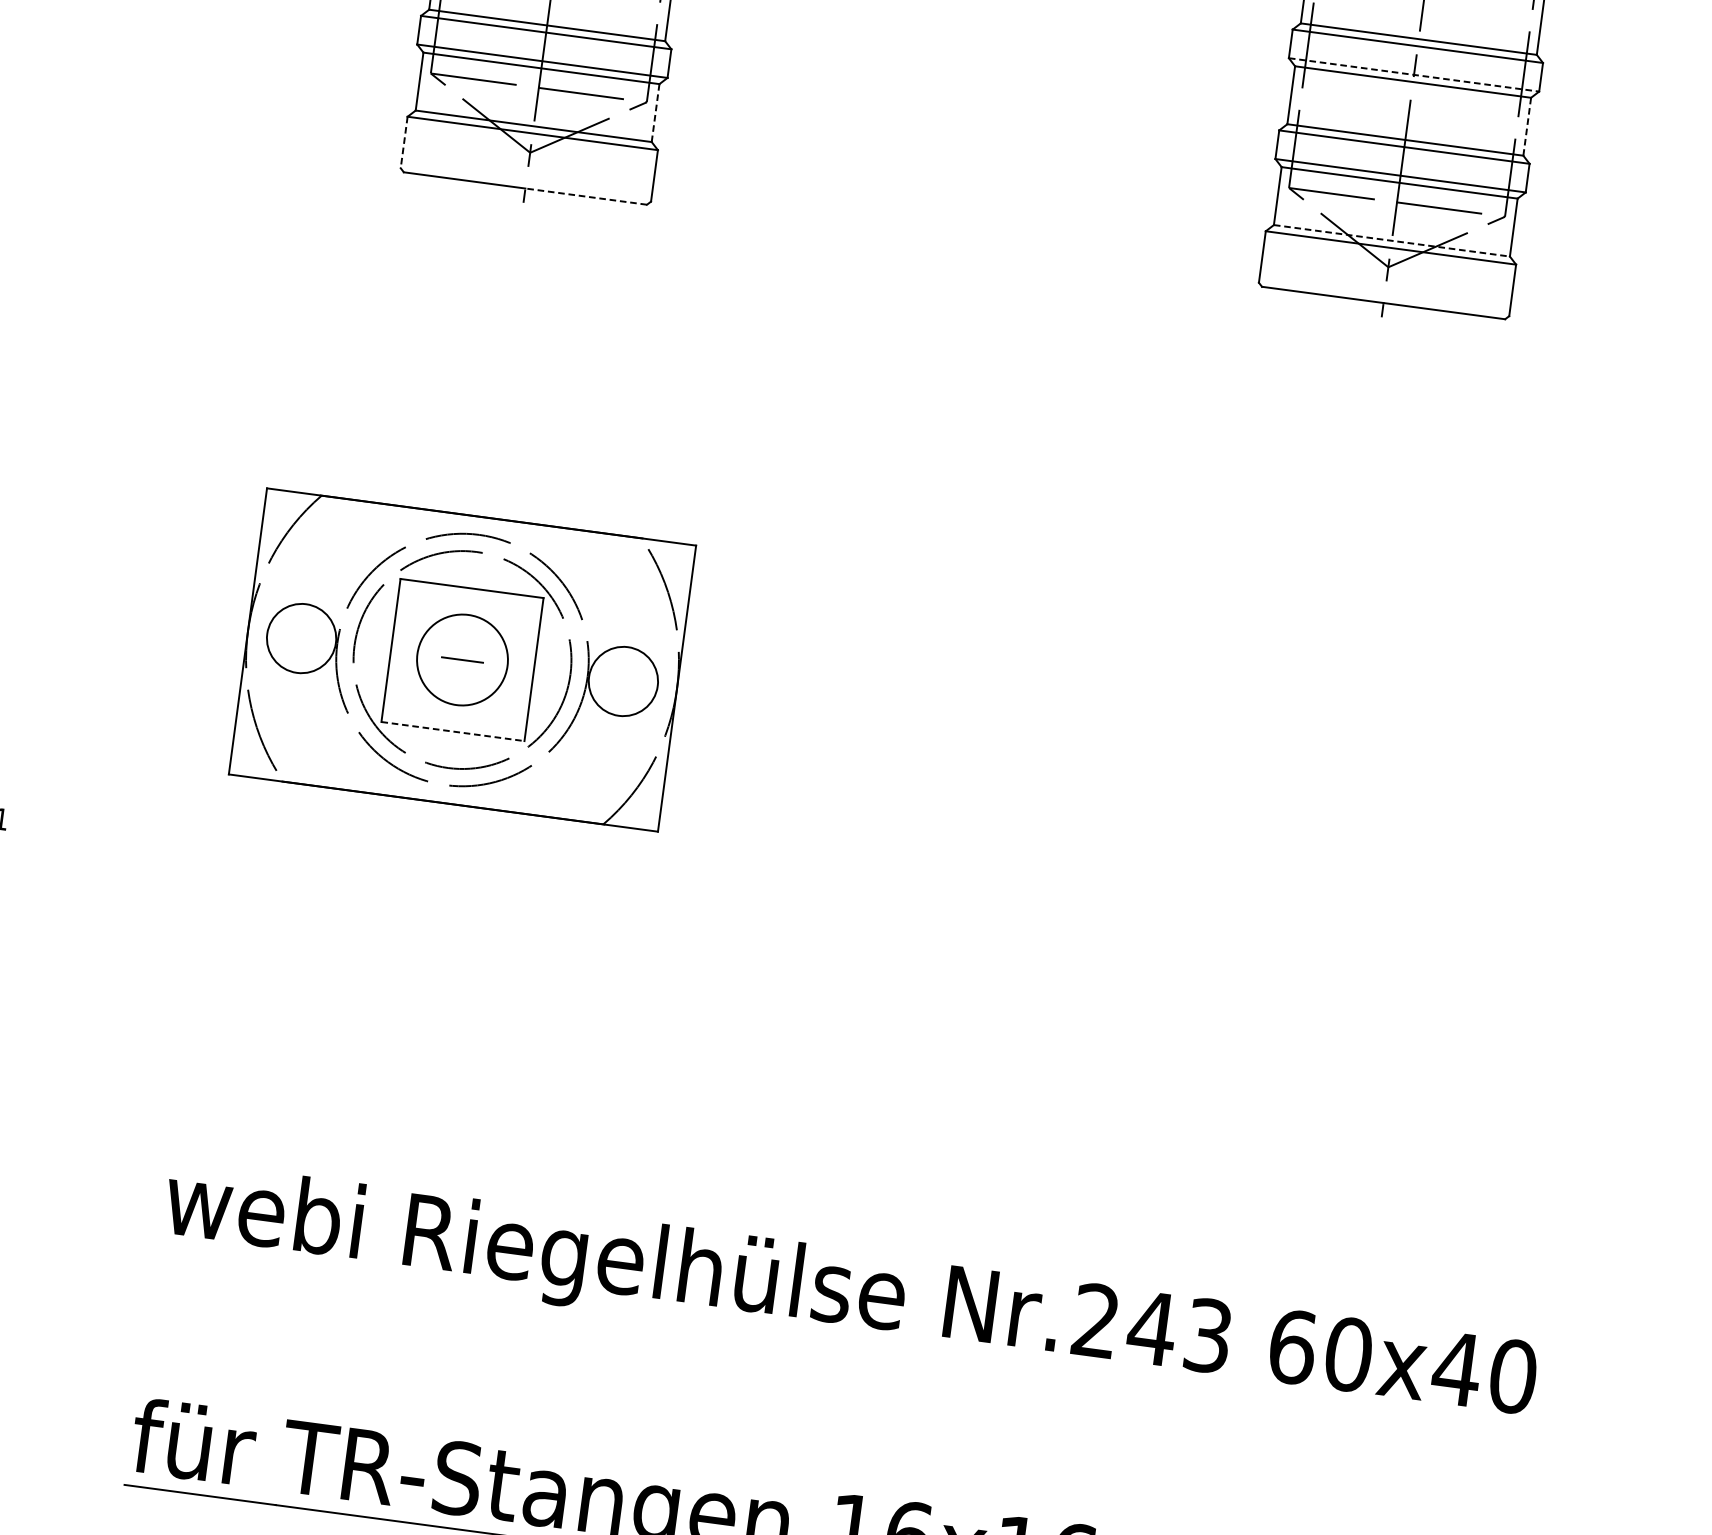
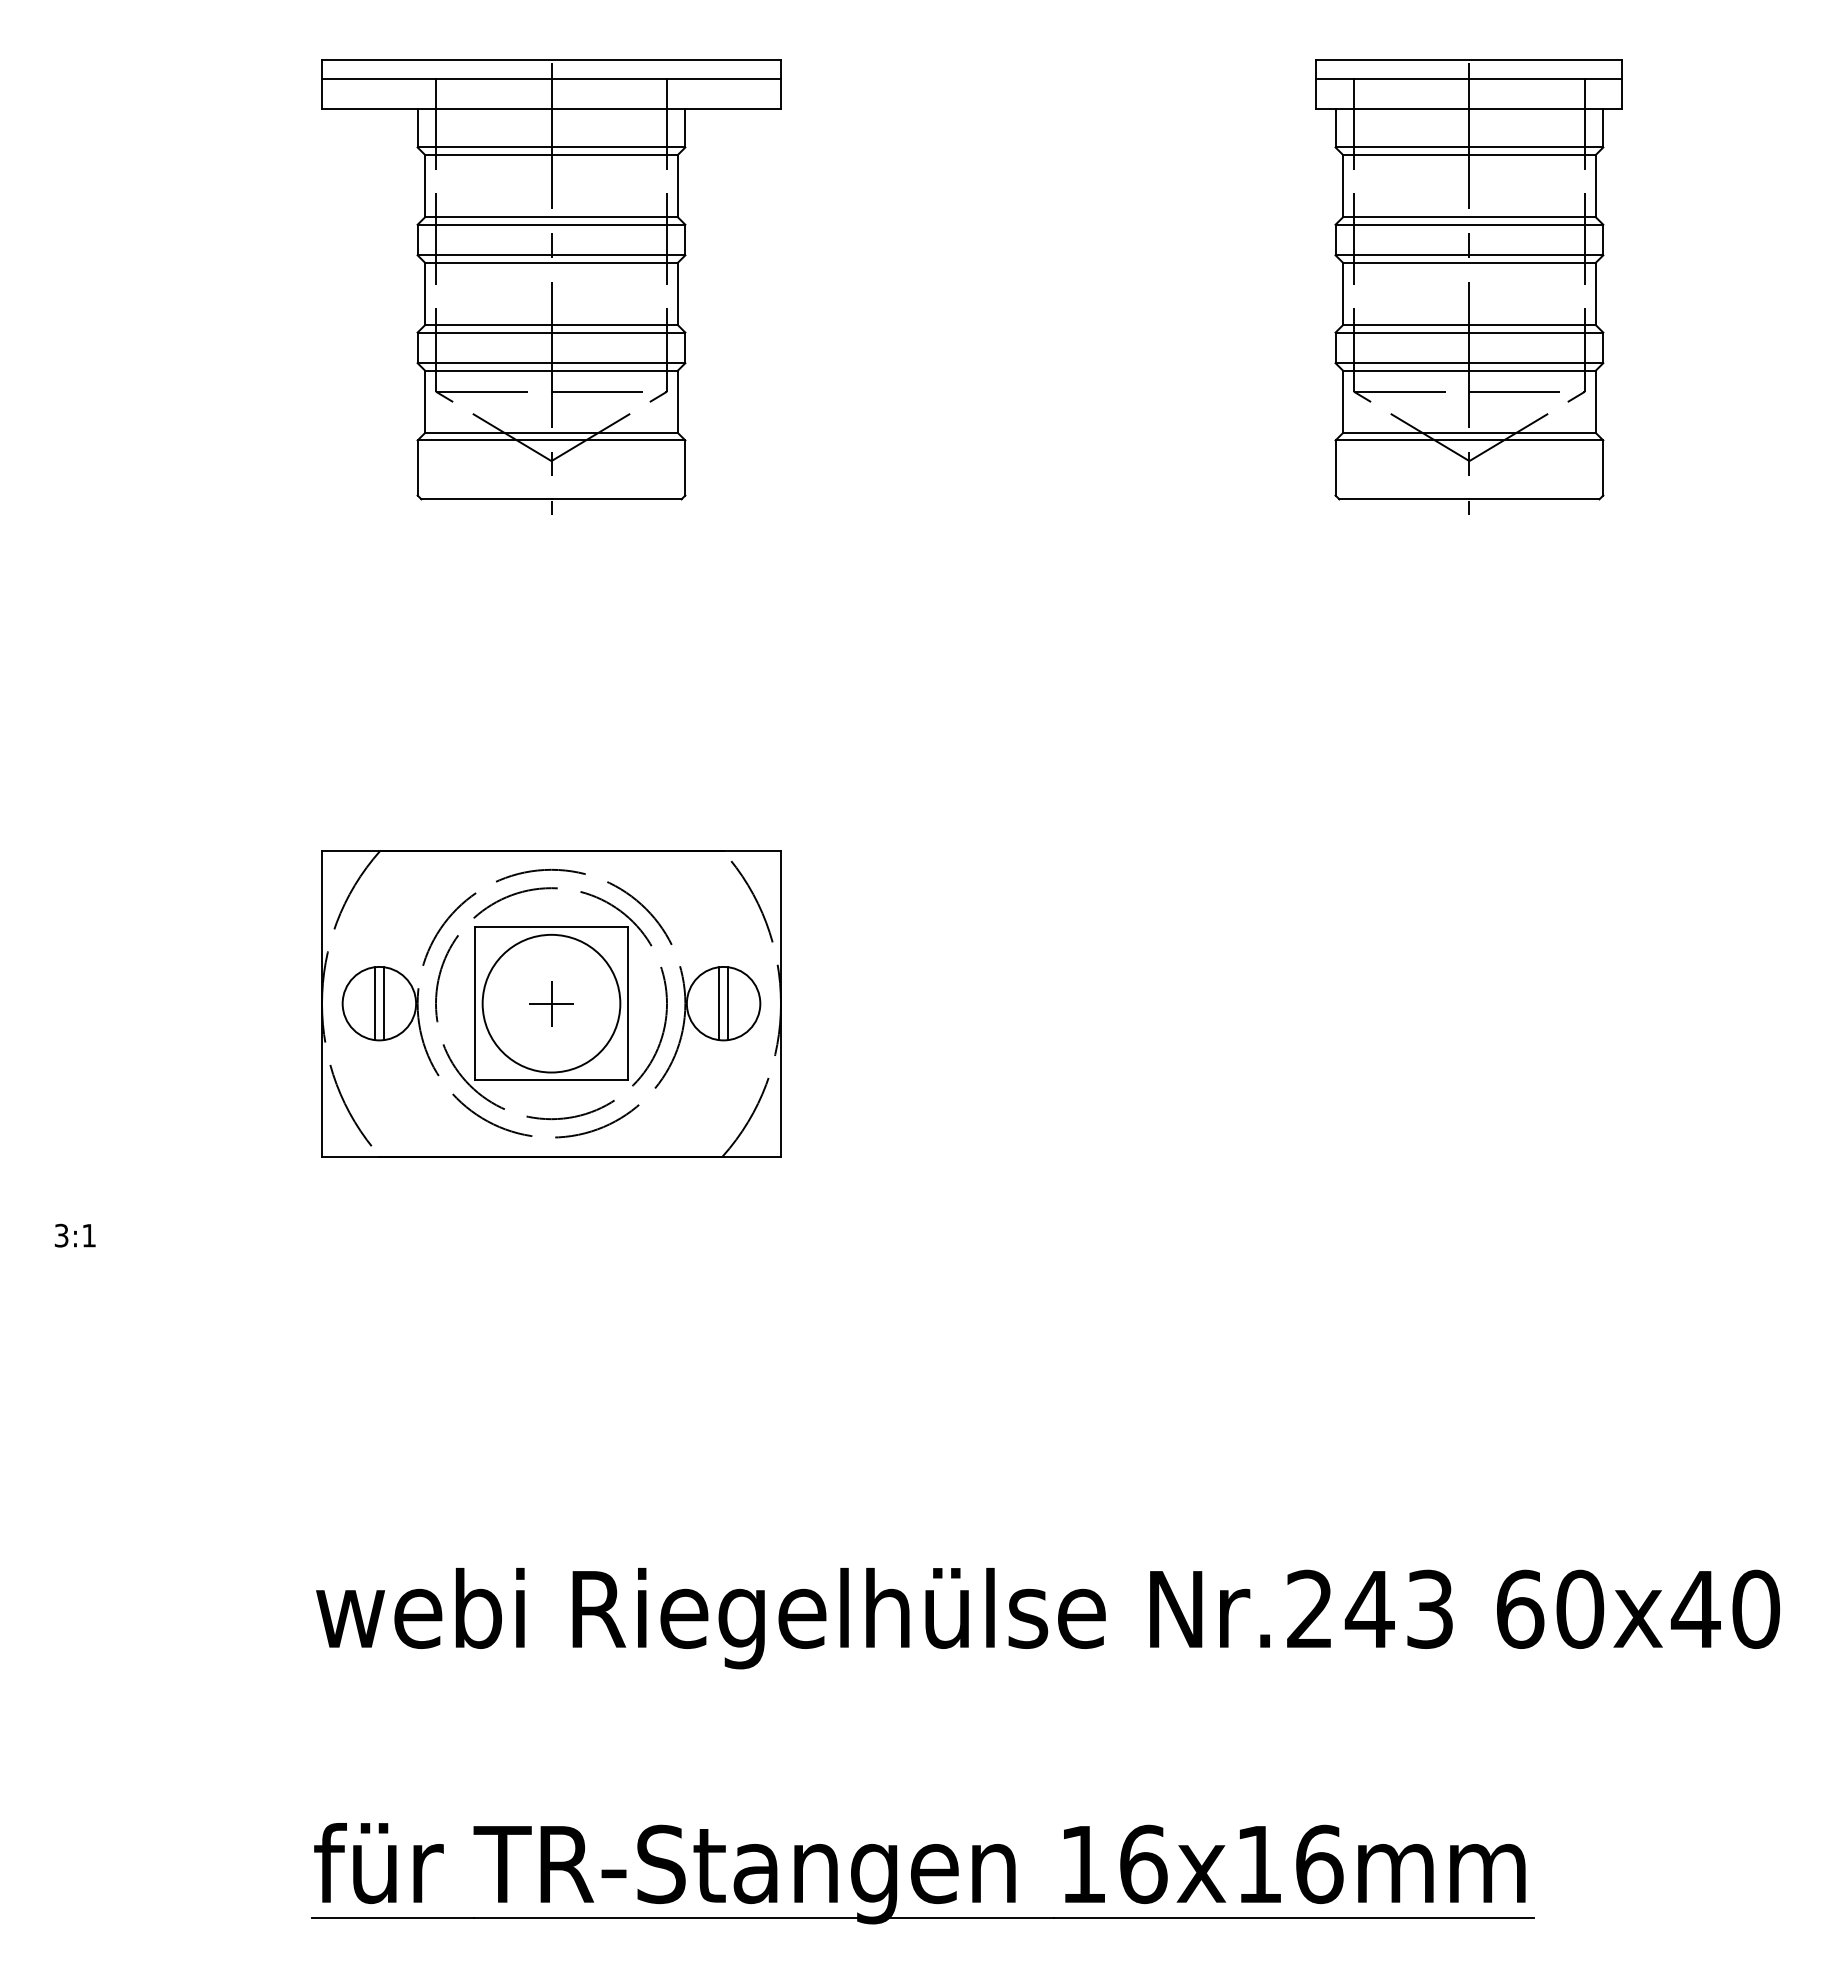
line: (1414, 75) -> (1469, 255), dashed -> solid
line: (655, 112) -> (677, 401), dashed -> solid
line: (1527, 126) -> (1595, 293), dashed -> solid
line: (404, 142) -> (417, 467), dashed -> solid
line: (586, 196) -> (616, 499), dashed -> solid
line: (1392, 240) -> (1469, 432), dashed -> solid
line: (297, 637) -> (374, 1003), added
line: (305, 638) -> (383, 1003), added
circle: (462, 659) -> (551, 1003), size x1.43
line: (462, 659) -> (551, 1003), added
line: (619, 680) -> (719, 1003), added
line: (628, 681) -> (728, 1003), added
line: (453, 731) -> (552, 1080), dashed -> solid

